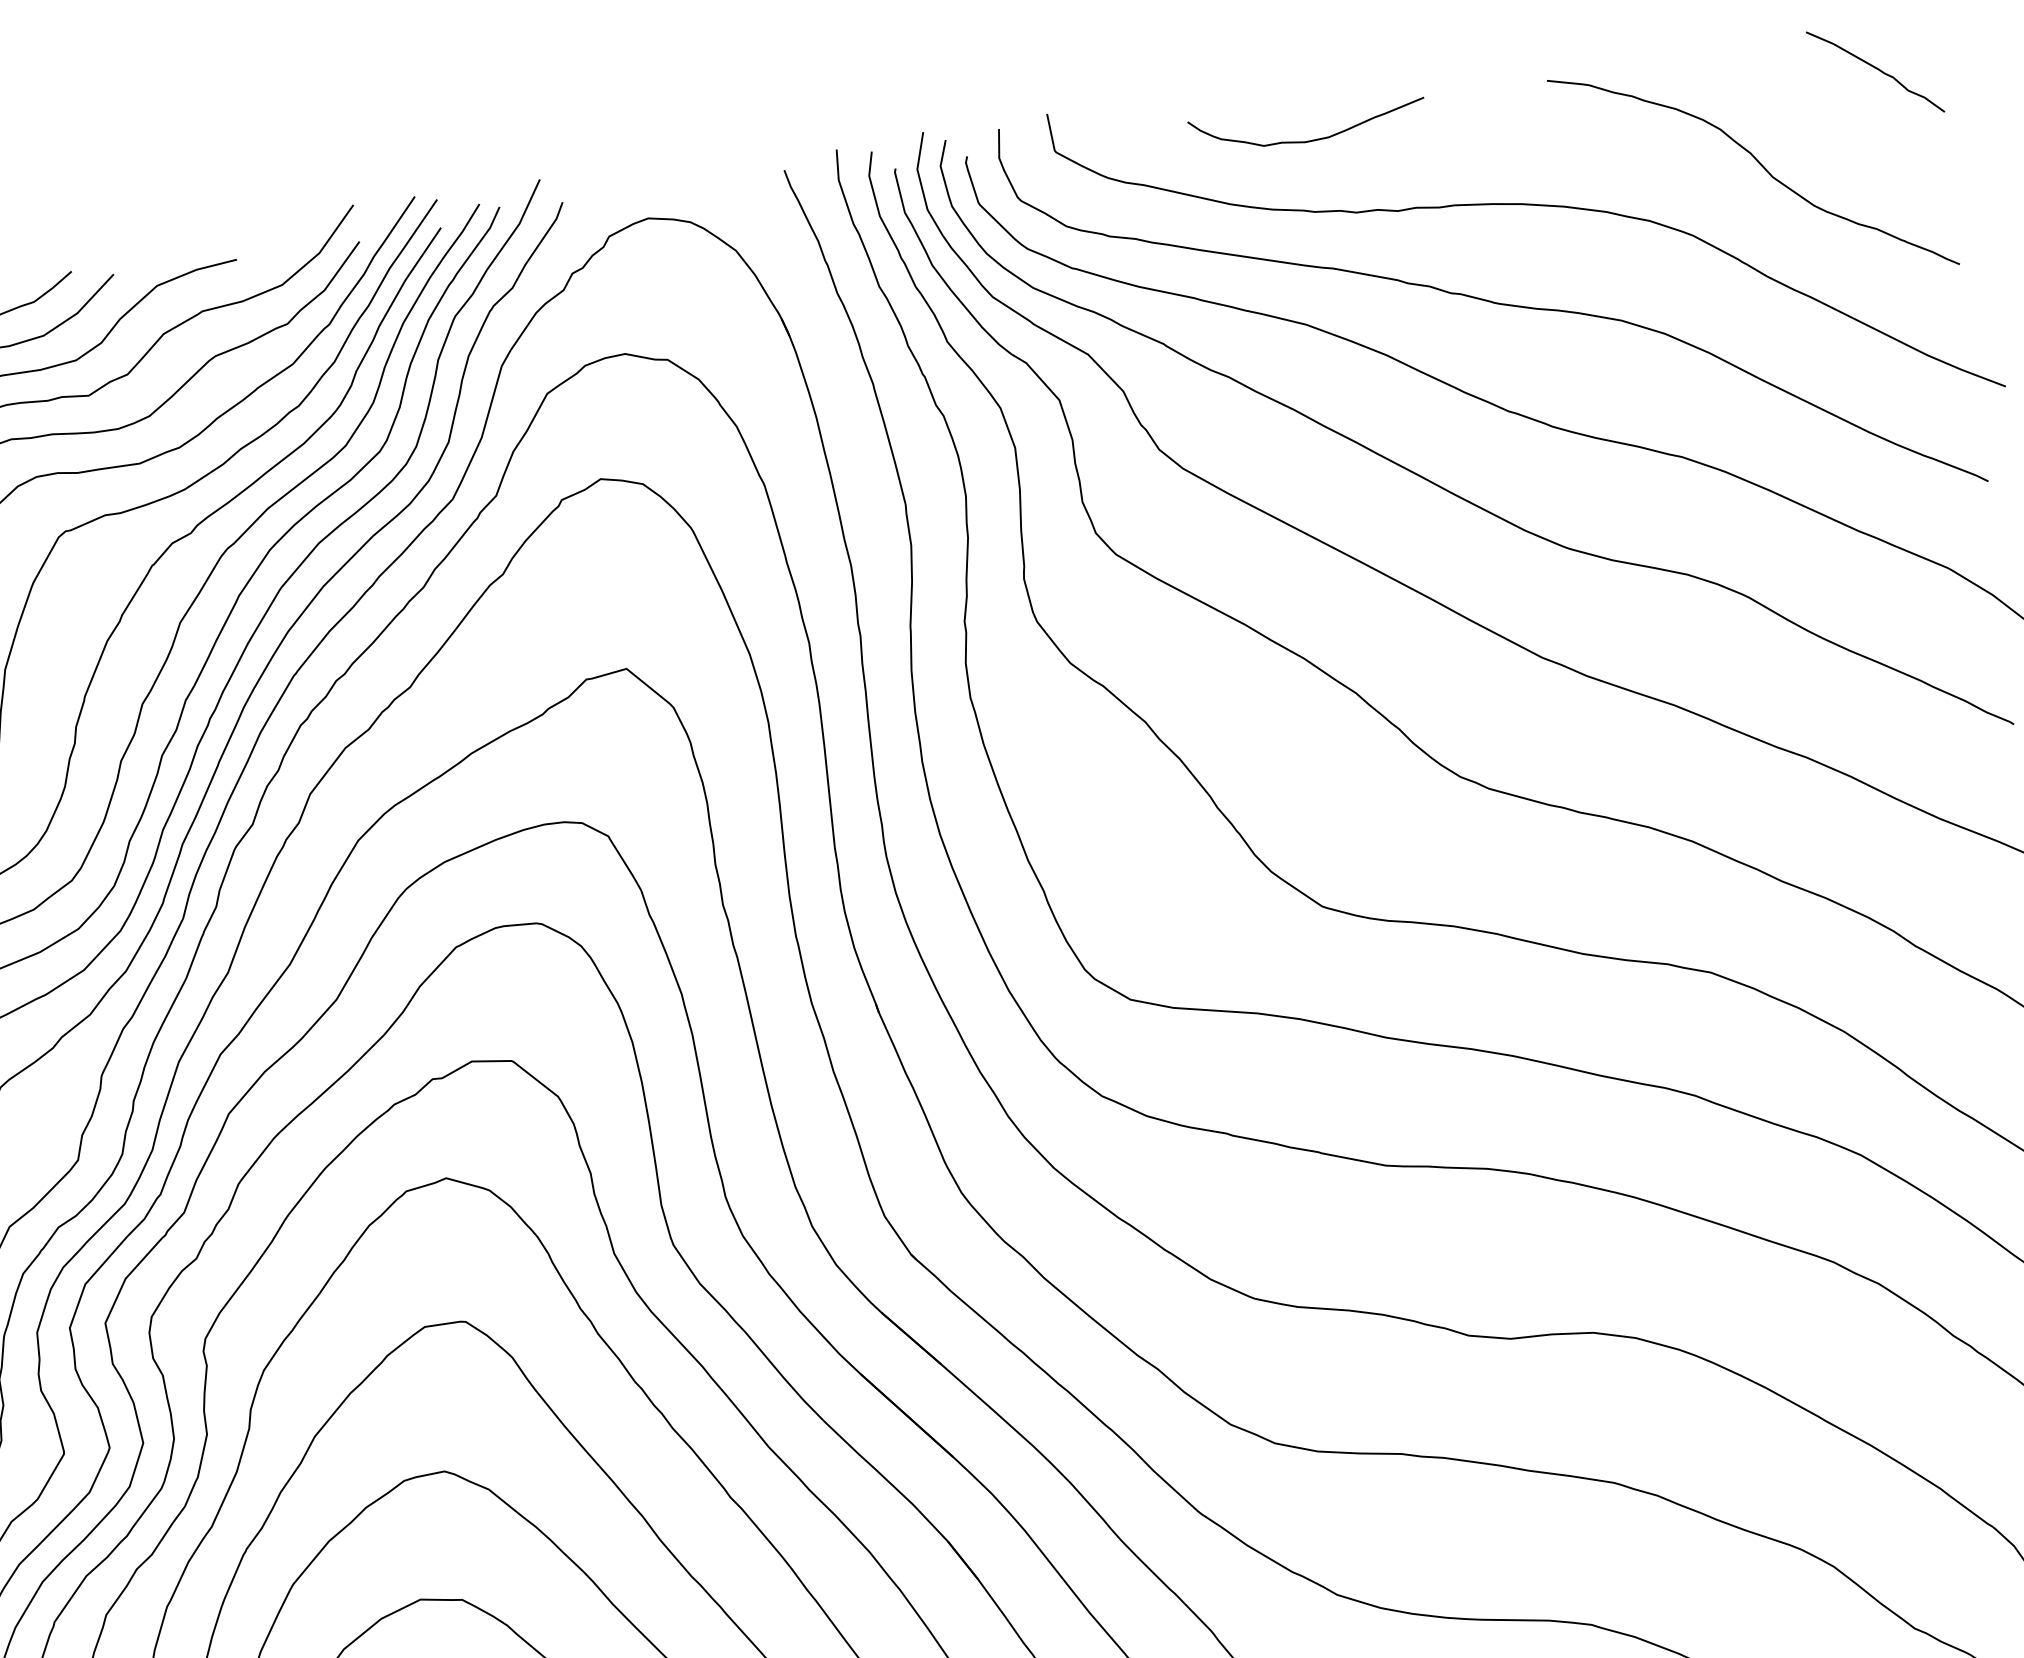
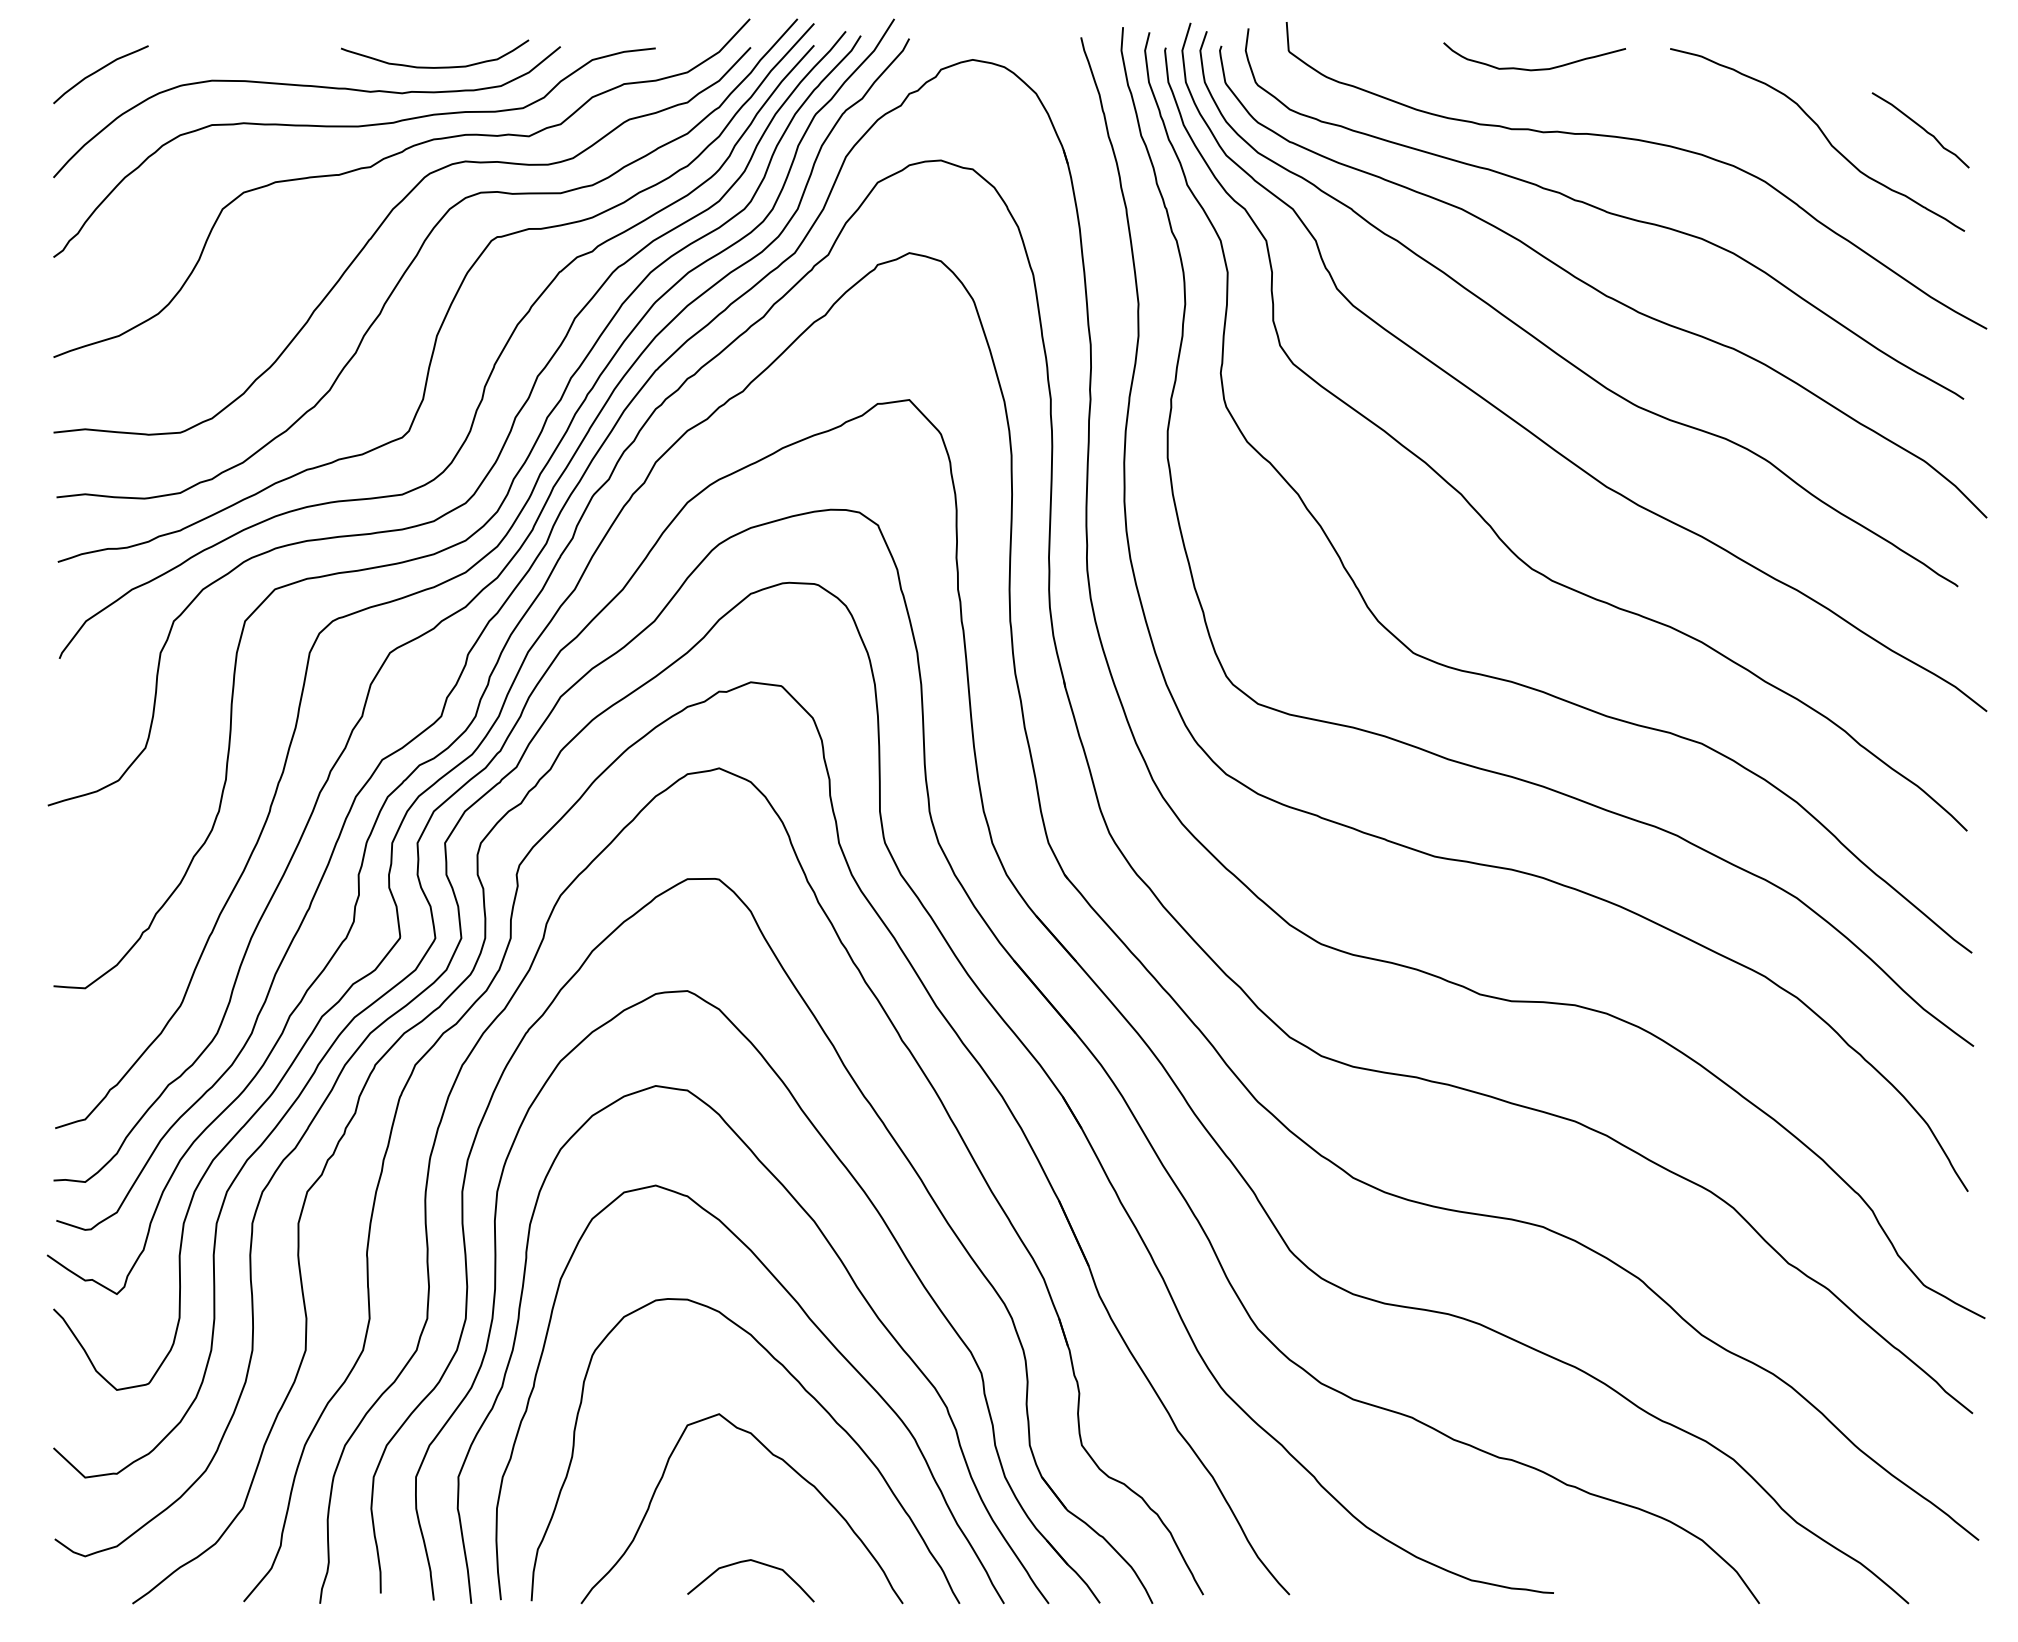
curve: (1876, 69) -> (1921, 128), moved
curve: (1314, 138) -> (1538, 68), moved

